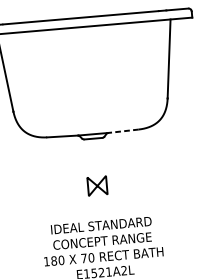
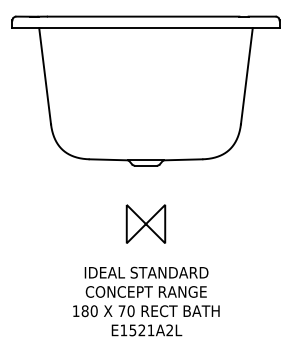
line: (122, 131) -> (182, 159), dashed -> solid
part: (97, 185) -> (145, 223), size x1.67

